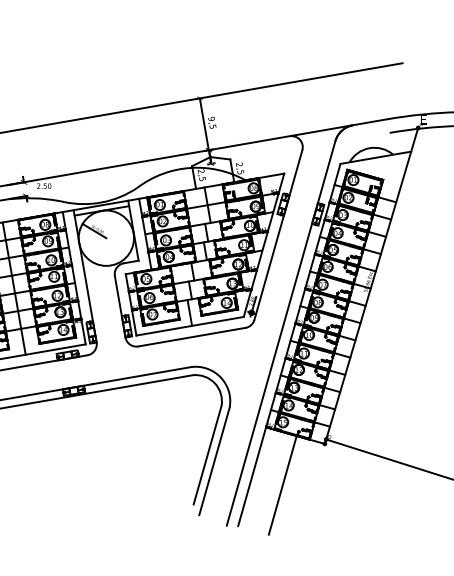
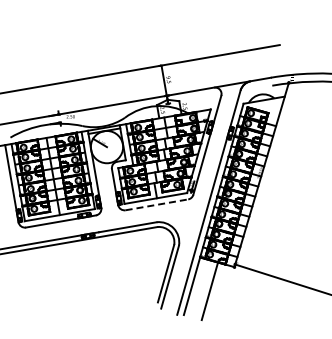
line: (191, 336) -> (156, 204), solid -> dashed

